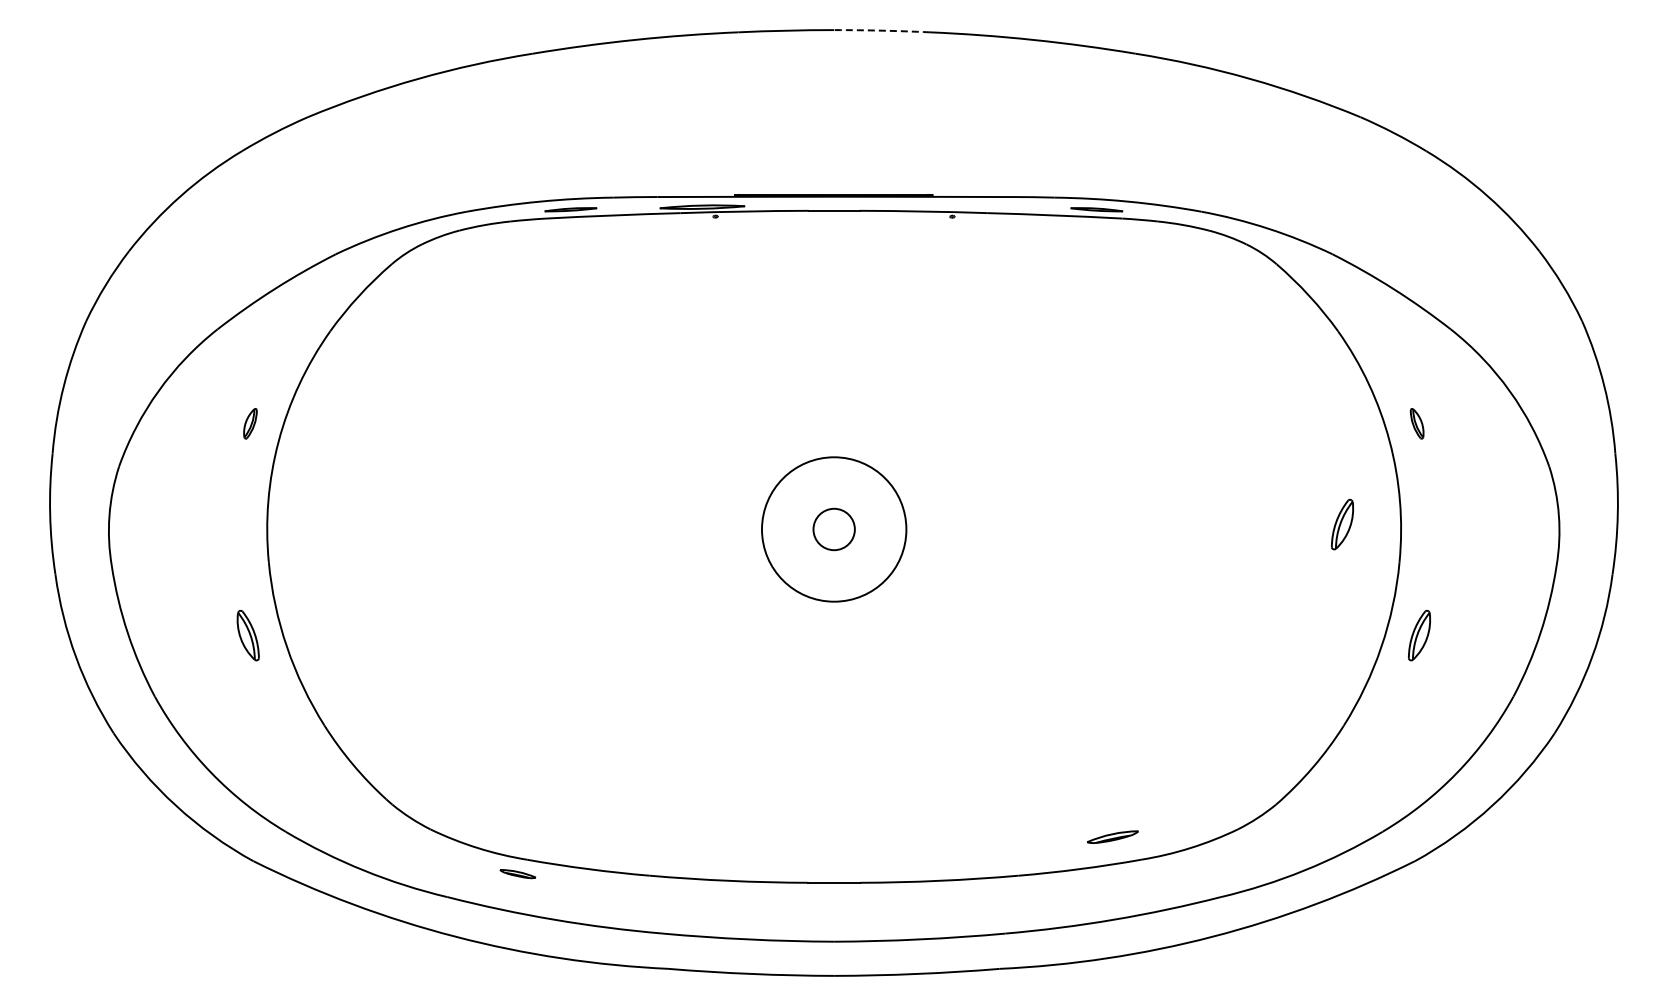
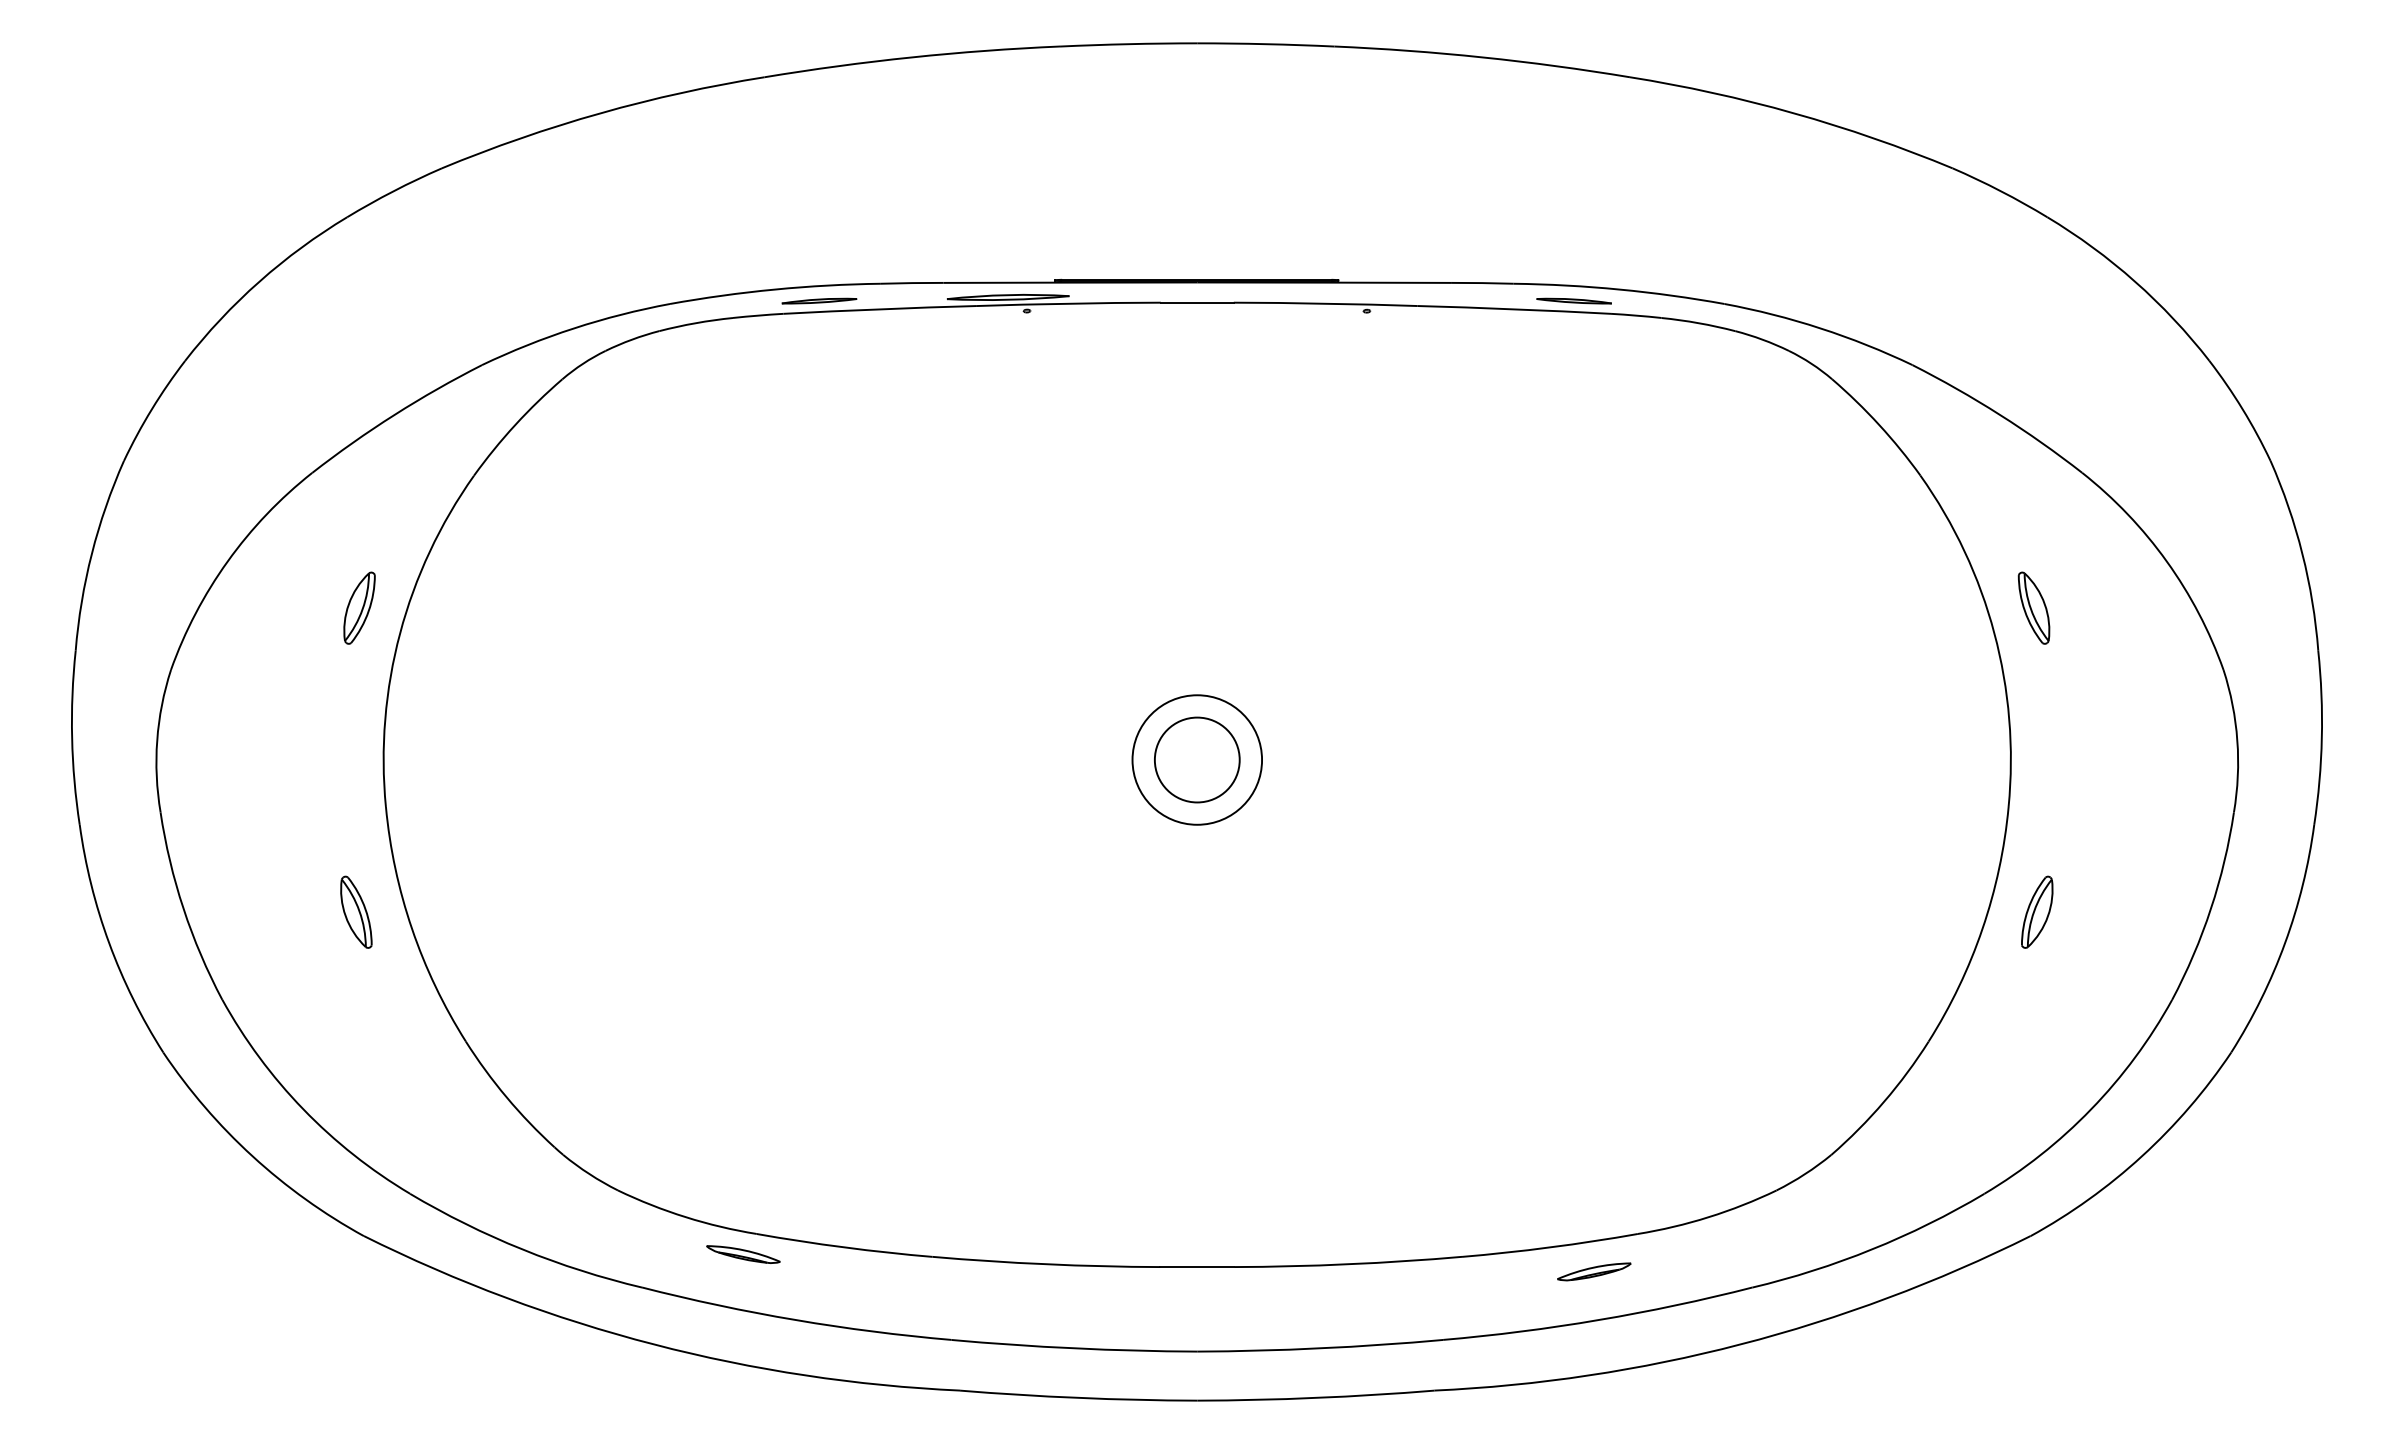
arc: (882, 30) -> (1266, 43), dashed -> solid
part: (250, 423) -> (359, 607), size x1.67
part: (1416, 423) -> (2032, 607), size x1.67
part: (1342, 524) -> (1926, 752), removed
circle: (833, 529) -> (1196, 760), size x1.43
circle: (834, 529) -> (1197, 760), size x0.62
part: (1112, 836) -> (1593, 1270), moved
part: (517, 873) -> (742, 1253), size x1.43

